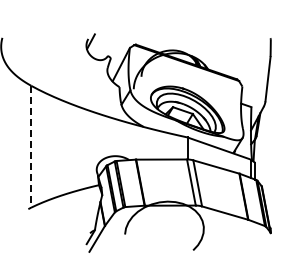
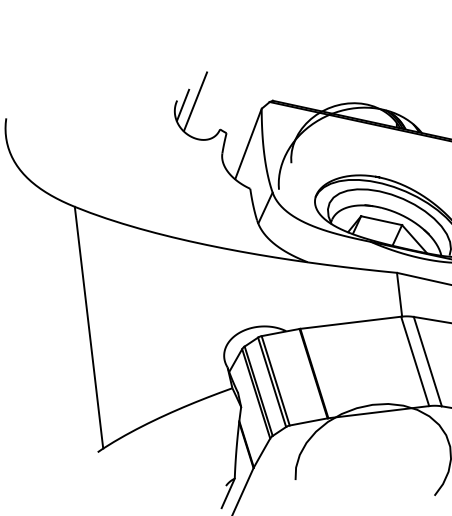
line: (96, 40) -> (193, 101), added
line: (31, 146) -> (89, 327), dashed -> solid

